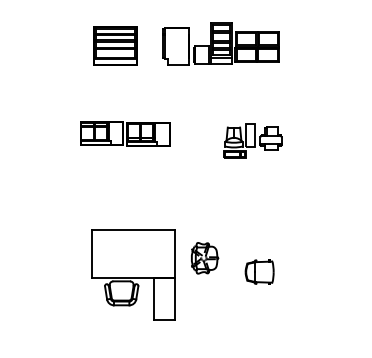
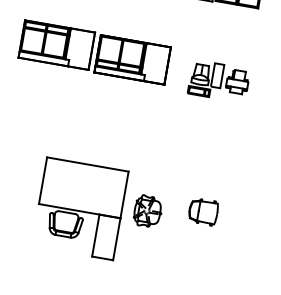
part: (124, 133) -> (94, 52), size x1.67
part: (205, 258) -> (148, 211), moved
part: (133, 274) -> (80, 207), moved

